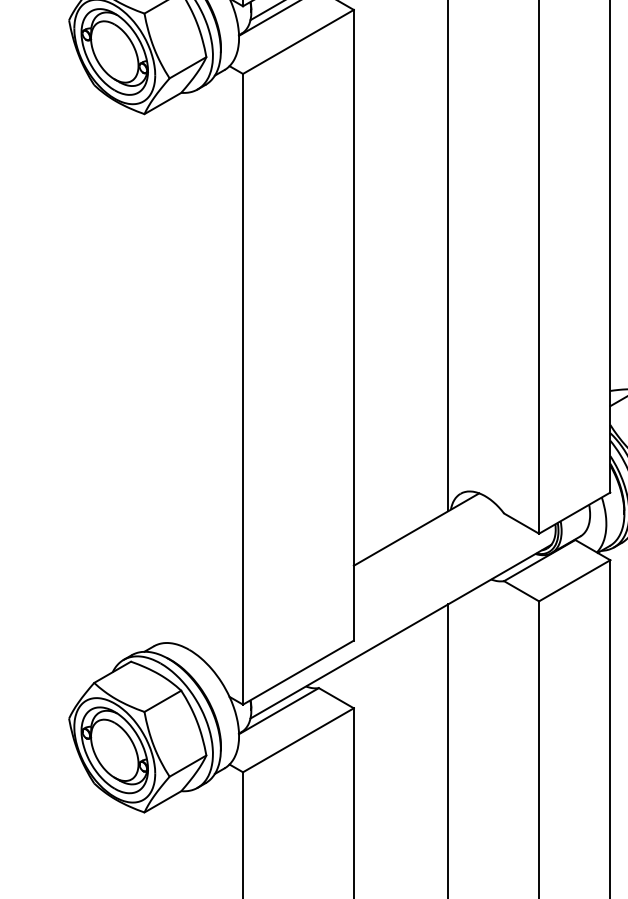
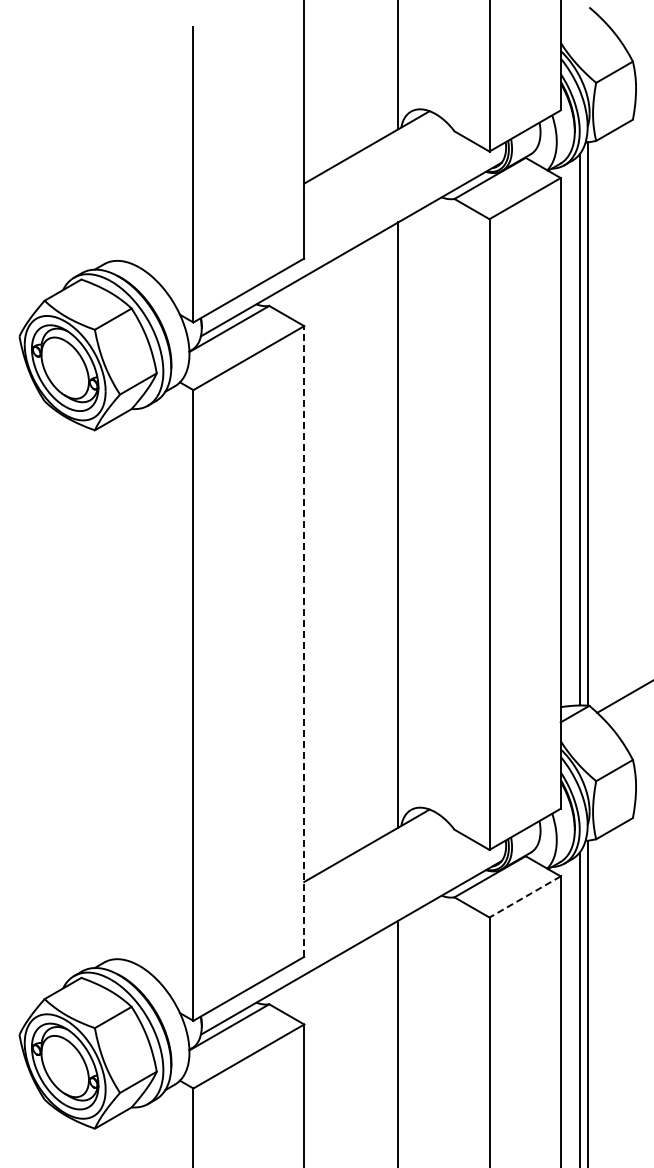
line: (354, 325) -> (304, 641), solid -> dashed
line: (574, 581) -> (524, 897), solid -> dashed

